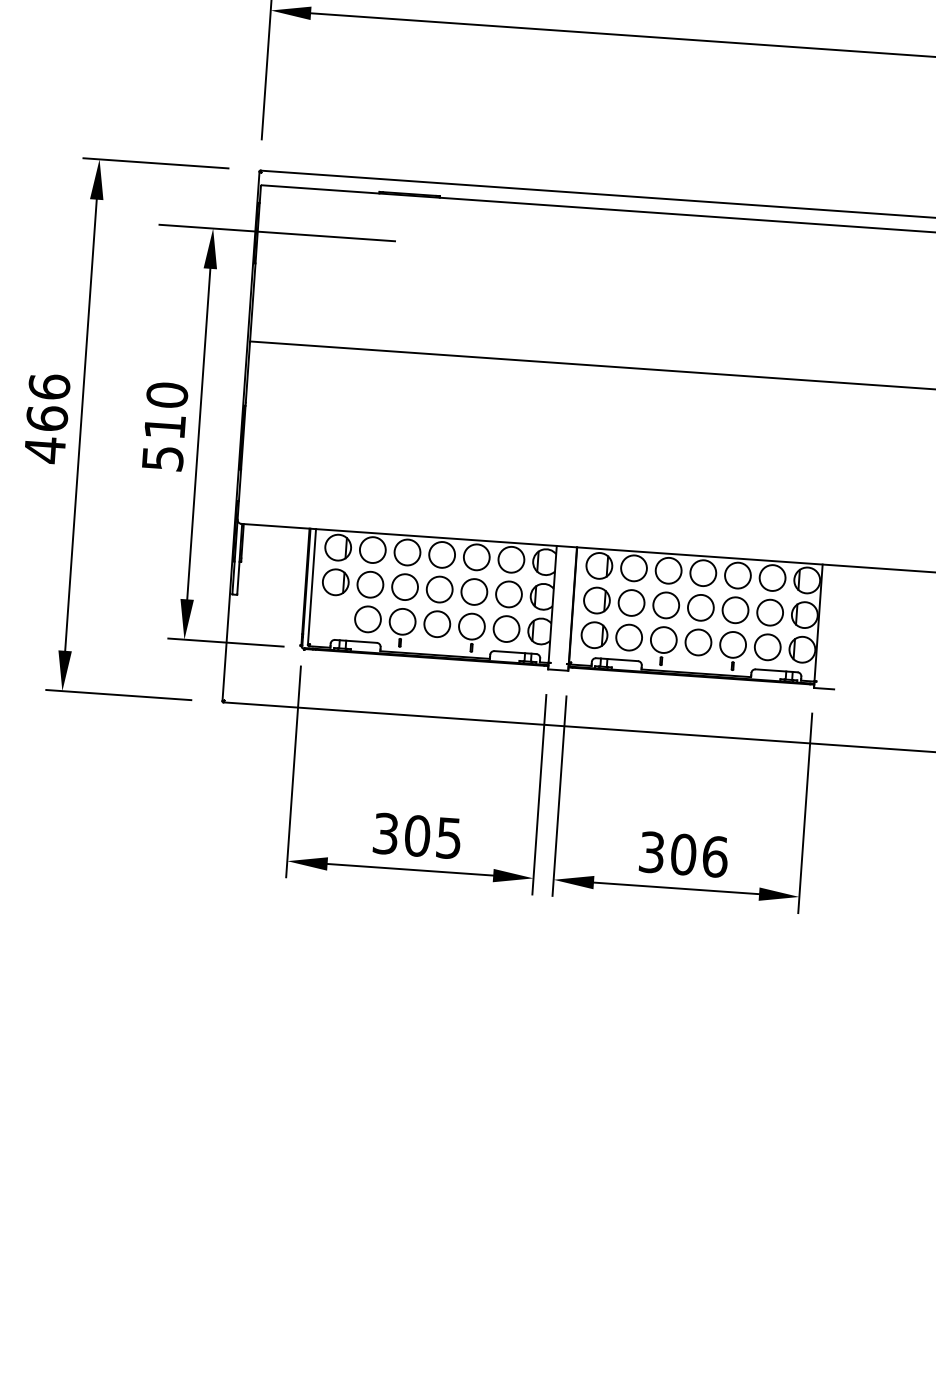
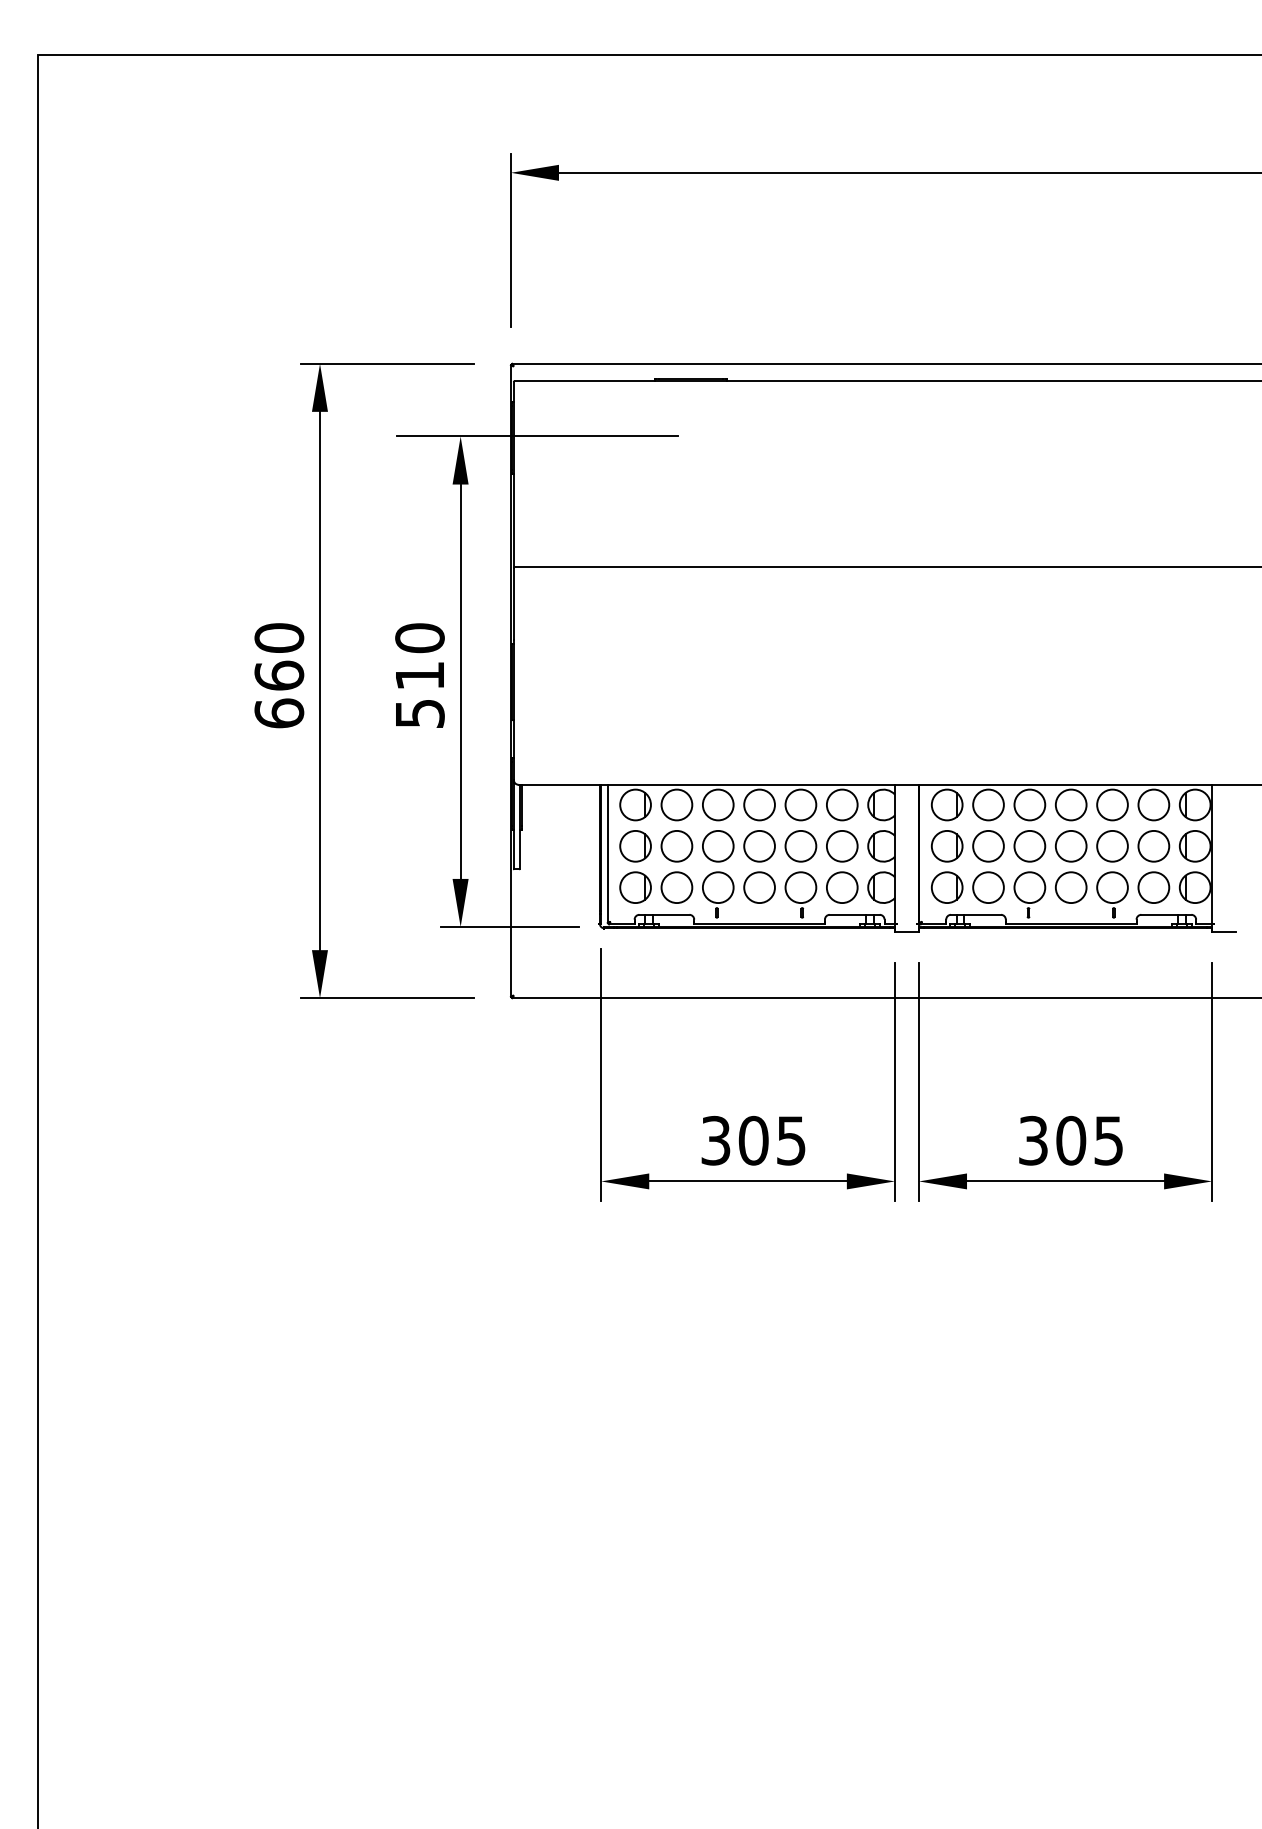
text: (47, 419) -> (279, 676), 466 -> 660
part: (333, 616) -> (635, 887), added
text: (715, 856) -> (1109, 1140), 306 -> 305

